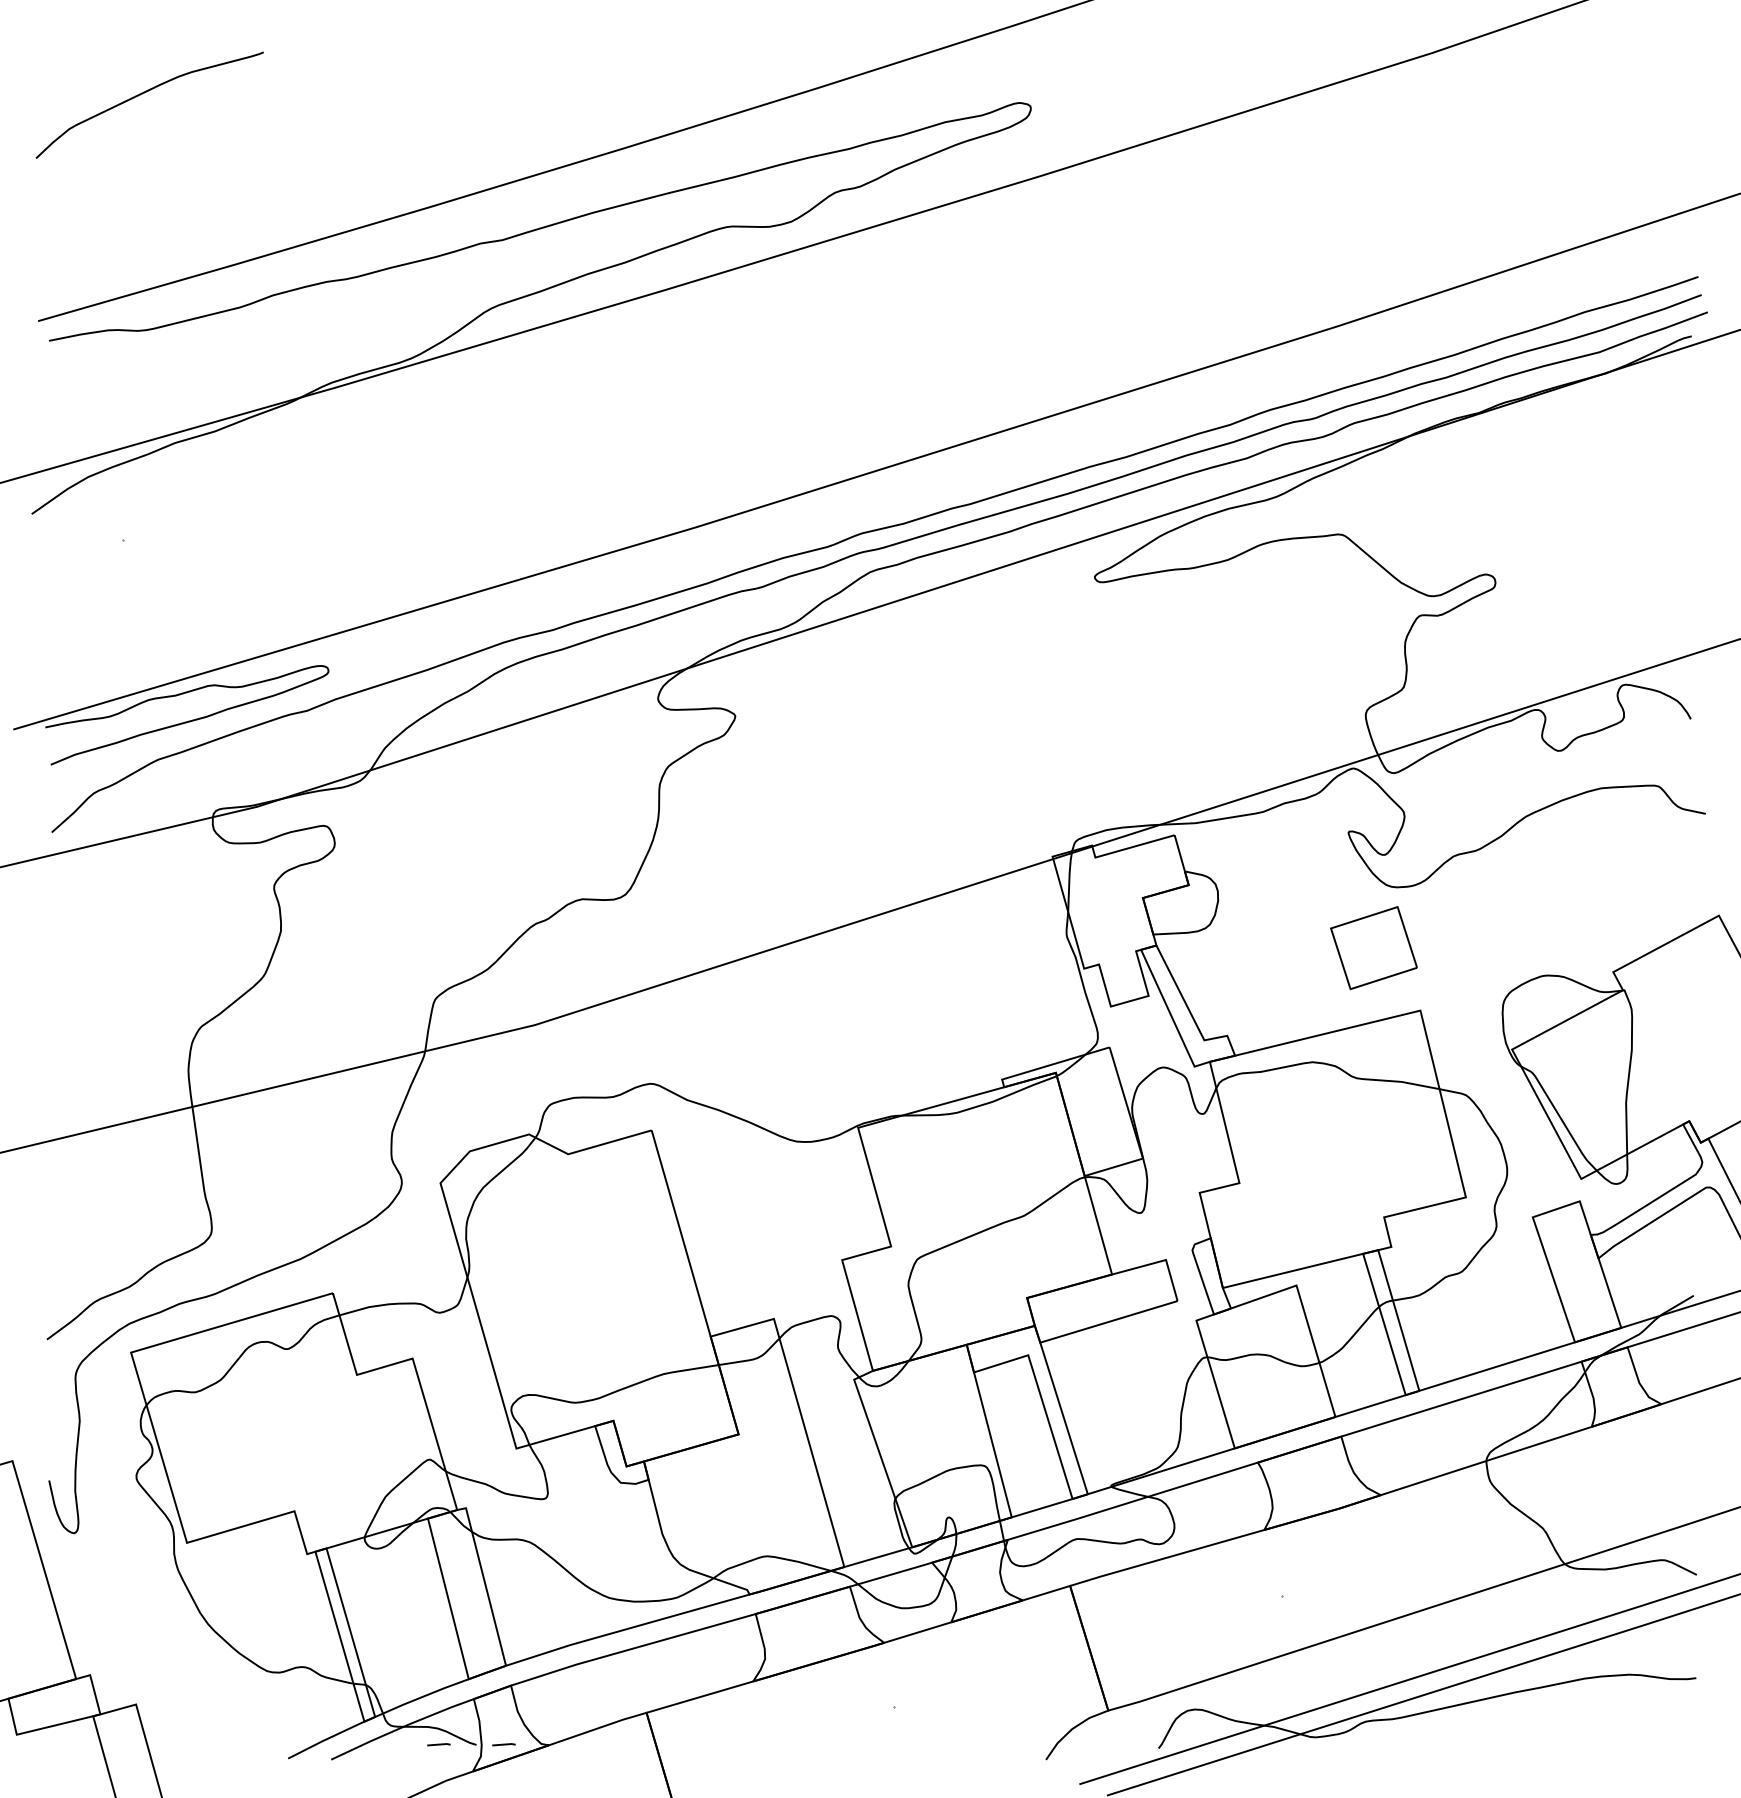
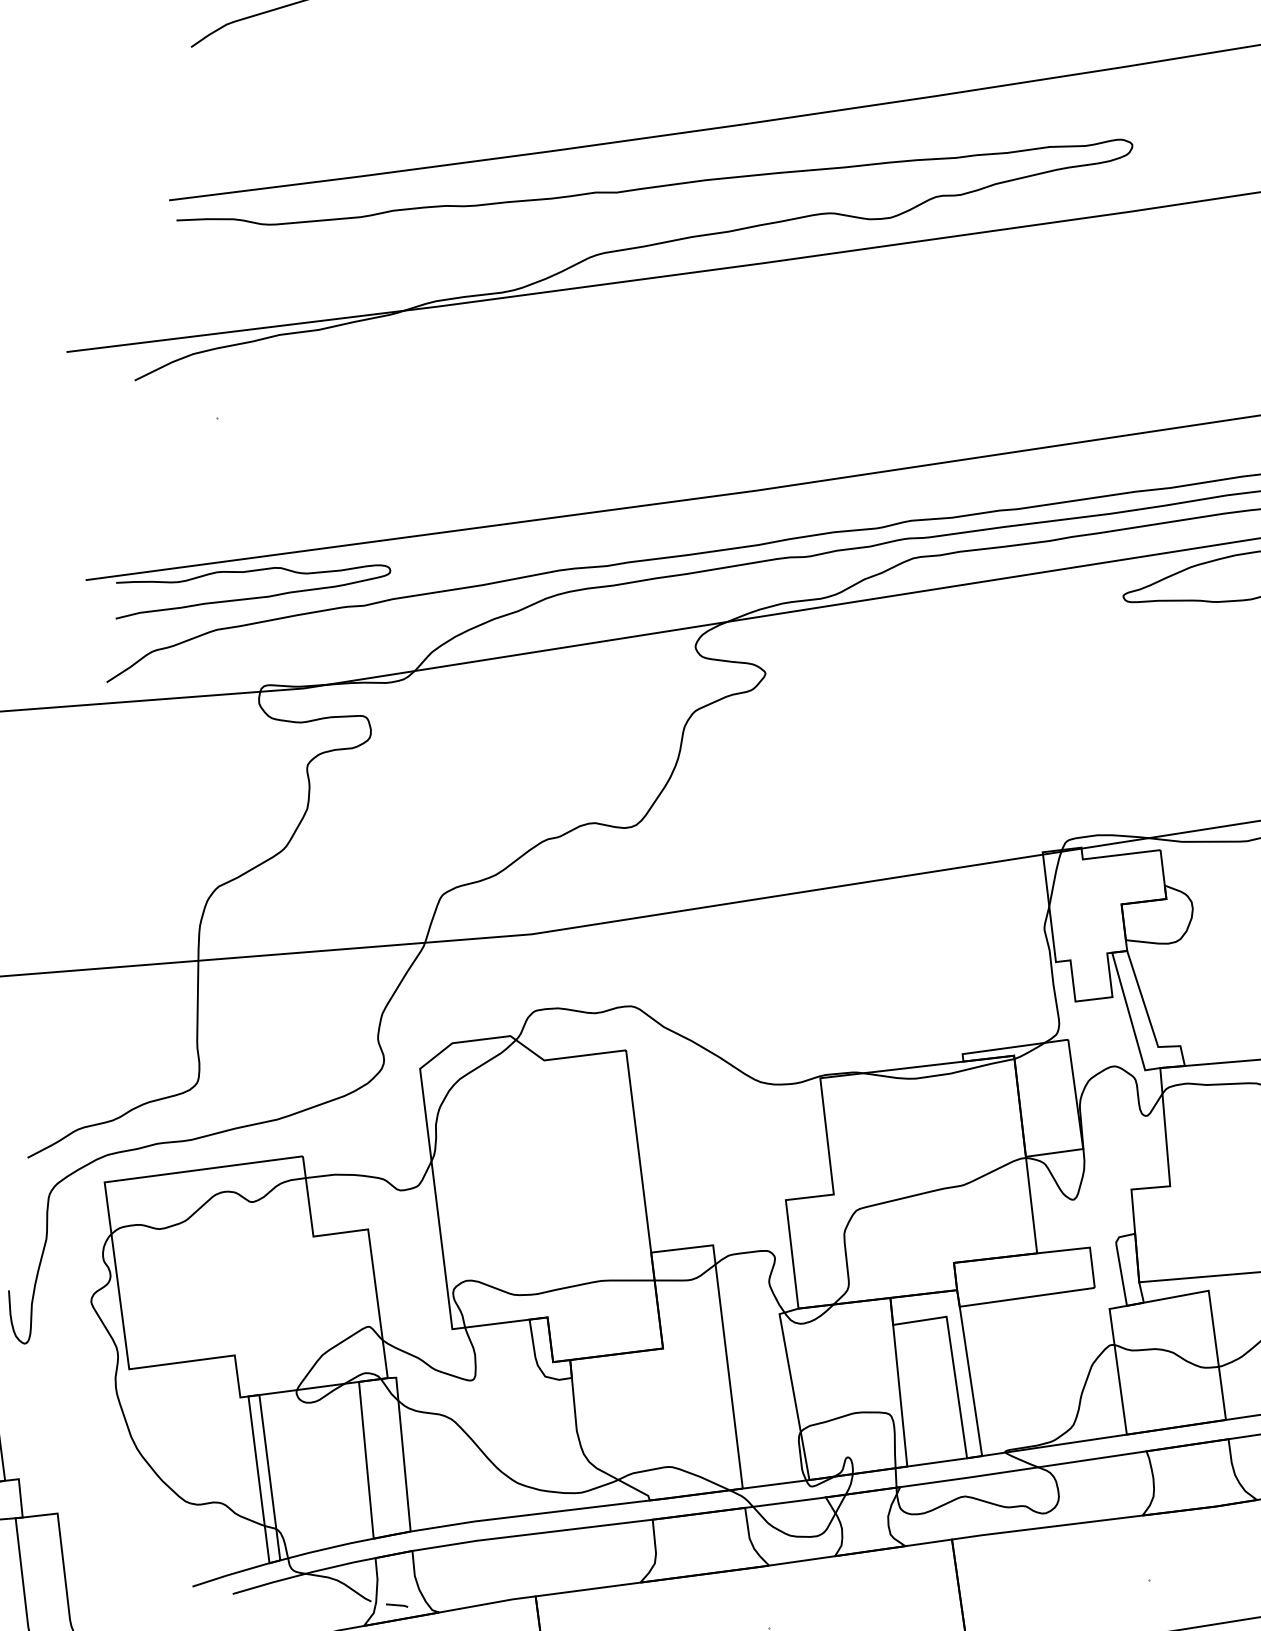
line: (438, 1744) -> (335, 1595), removed

